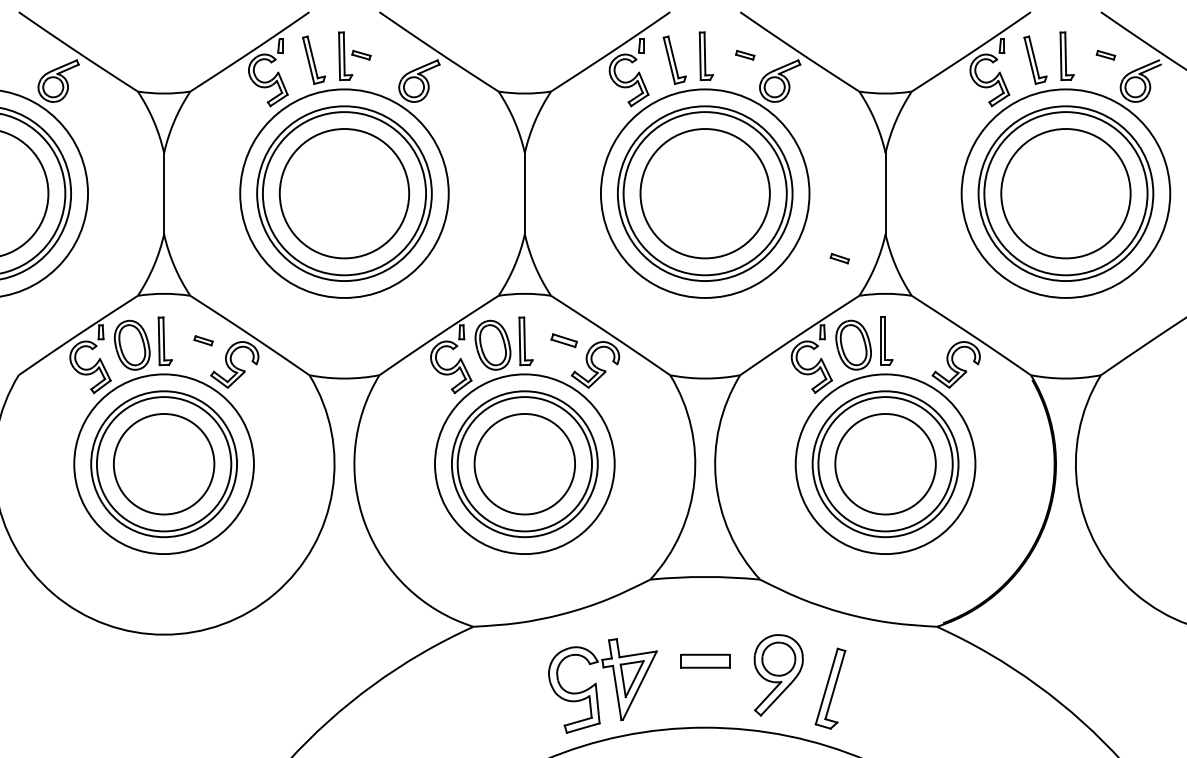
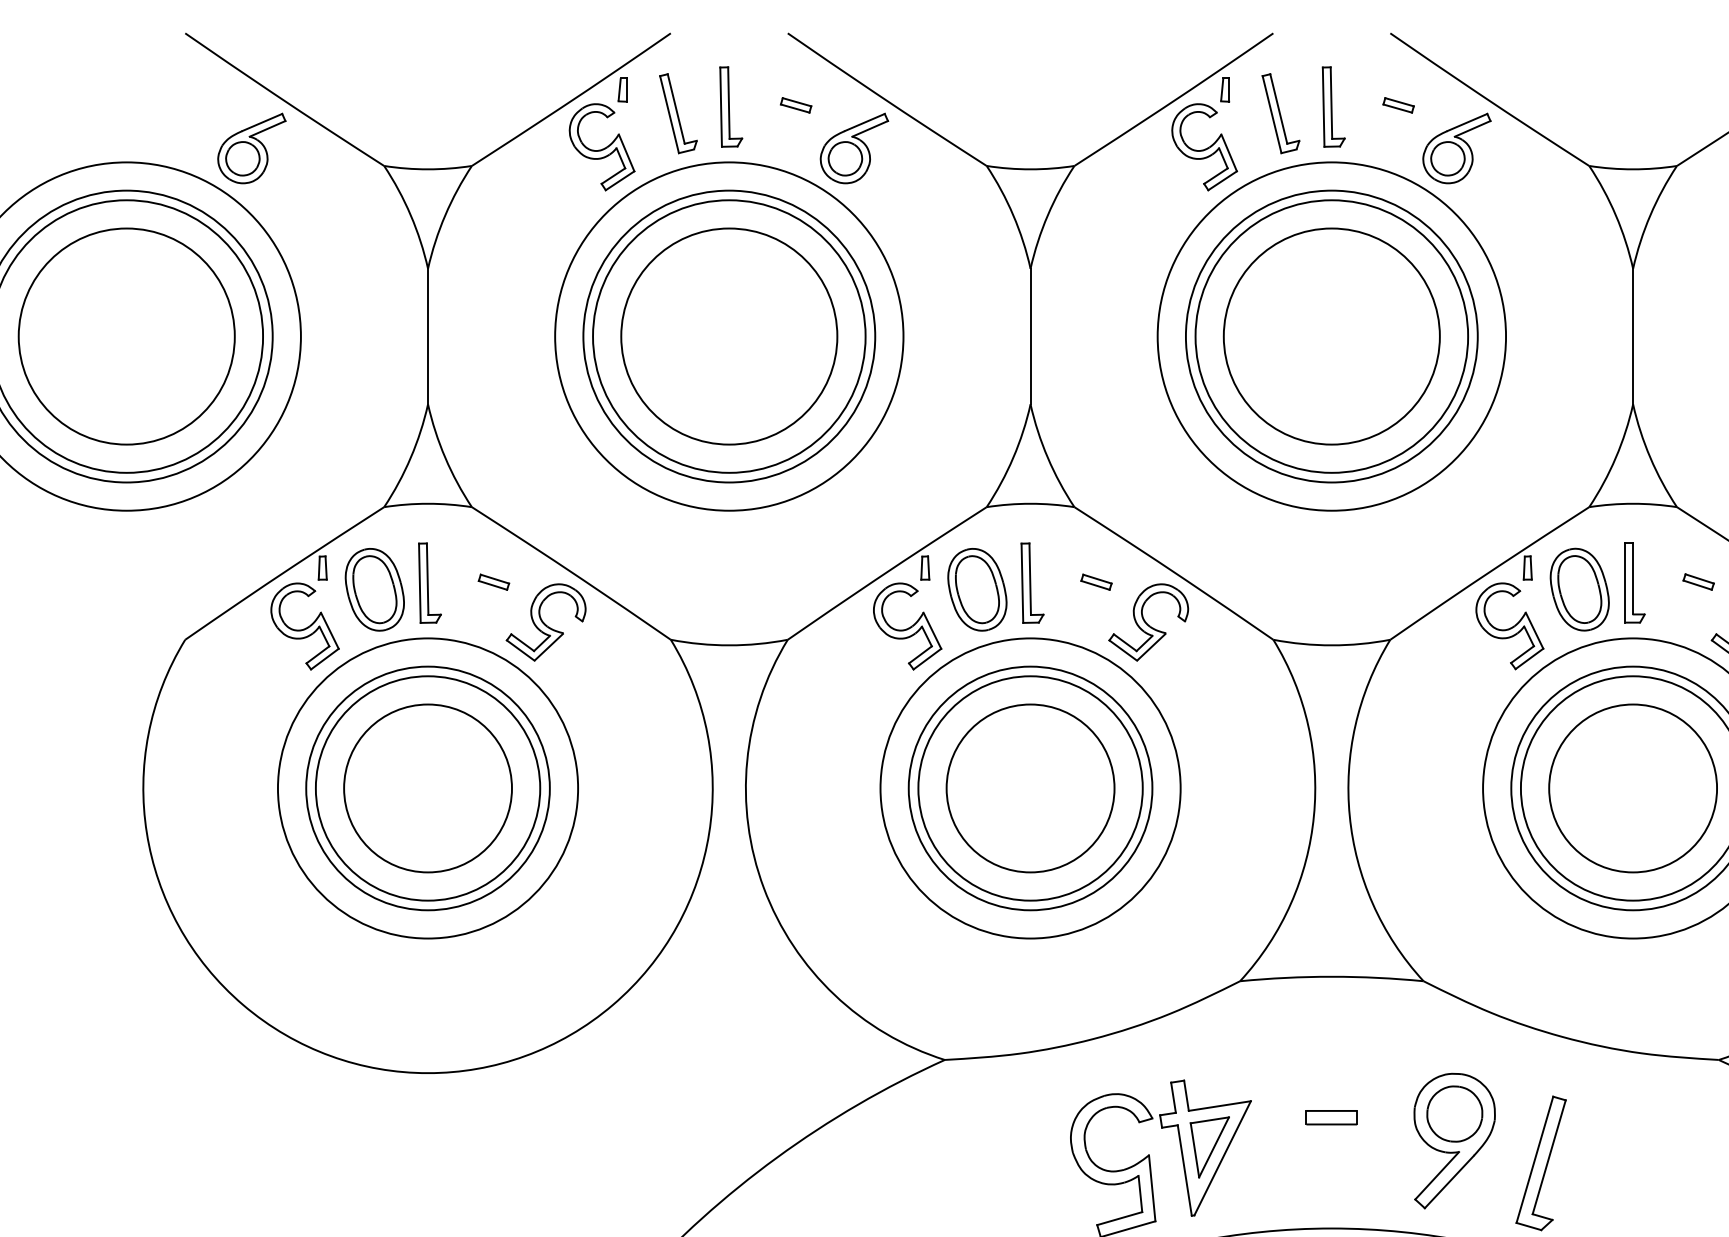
part: (361, 55) -> (796, 105), moved
part: (839, 258) -> (1698, 581), moved
part: (564, 340) -> (1096, 581), size x0.71
part: (704, 661) -> (1330, 1117), size x0.62

